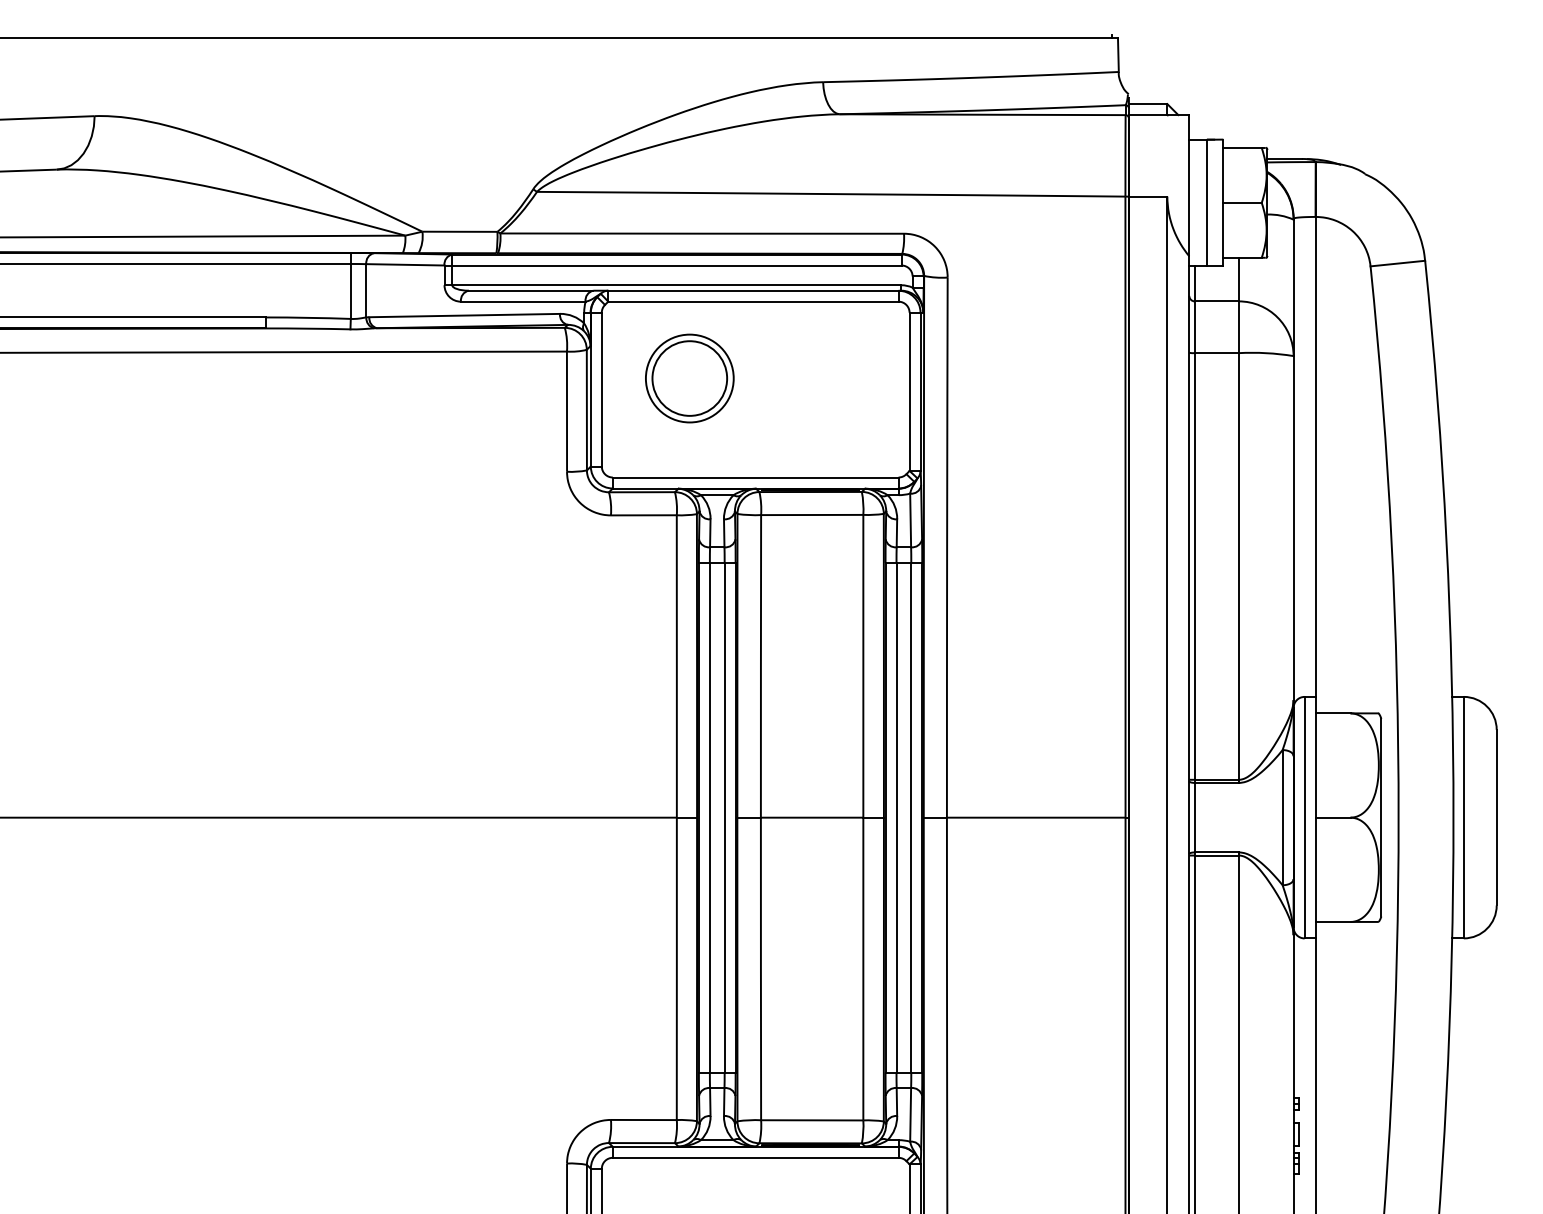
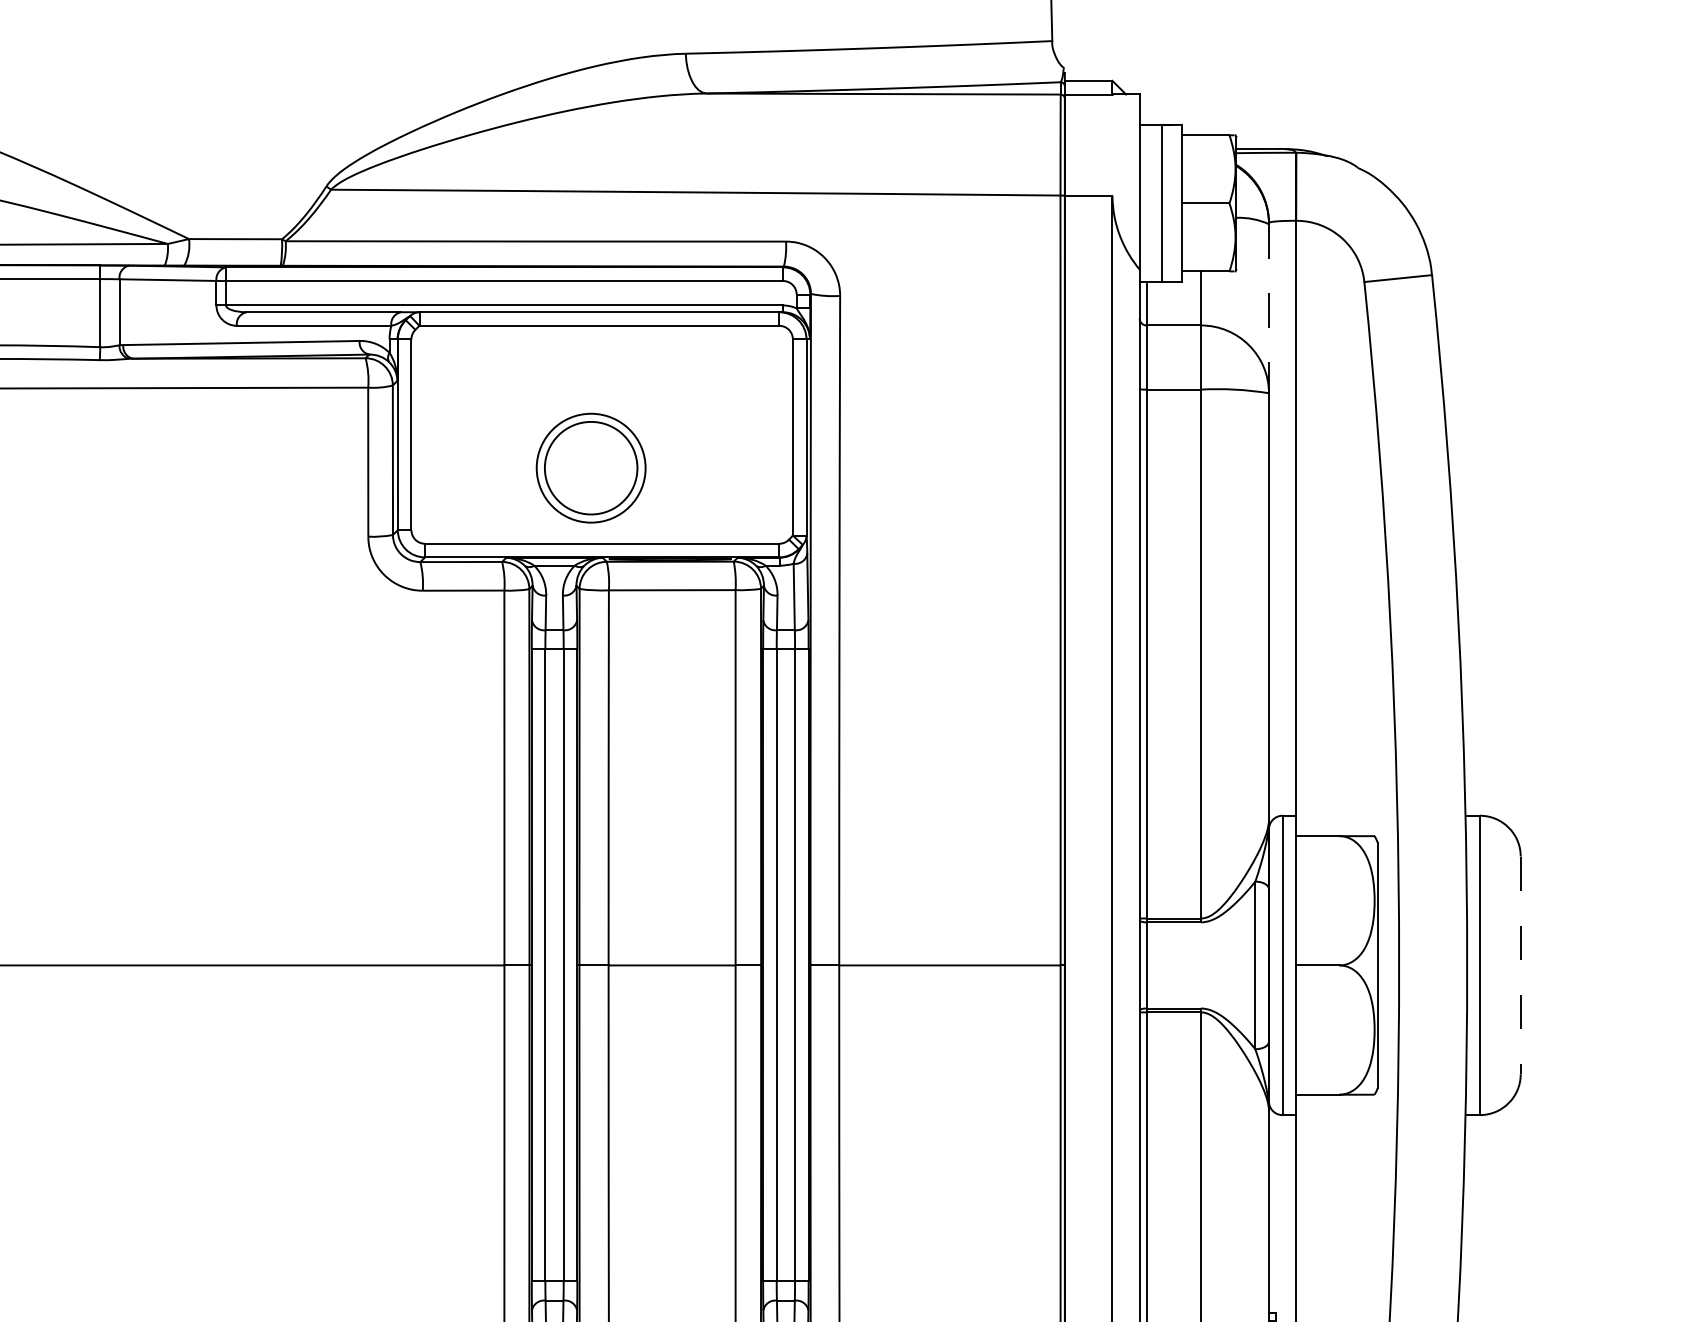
line: (1293, 288) -> (1268, 309), solid -> dashed
part: (689, 378) -> (590, 468), moved
line: (1496, 817) -> (1520, 965), solid -> dashed

